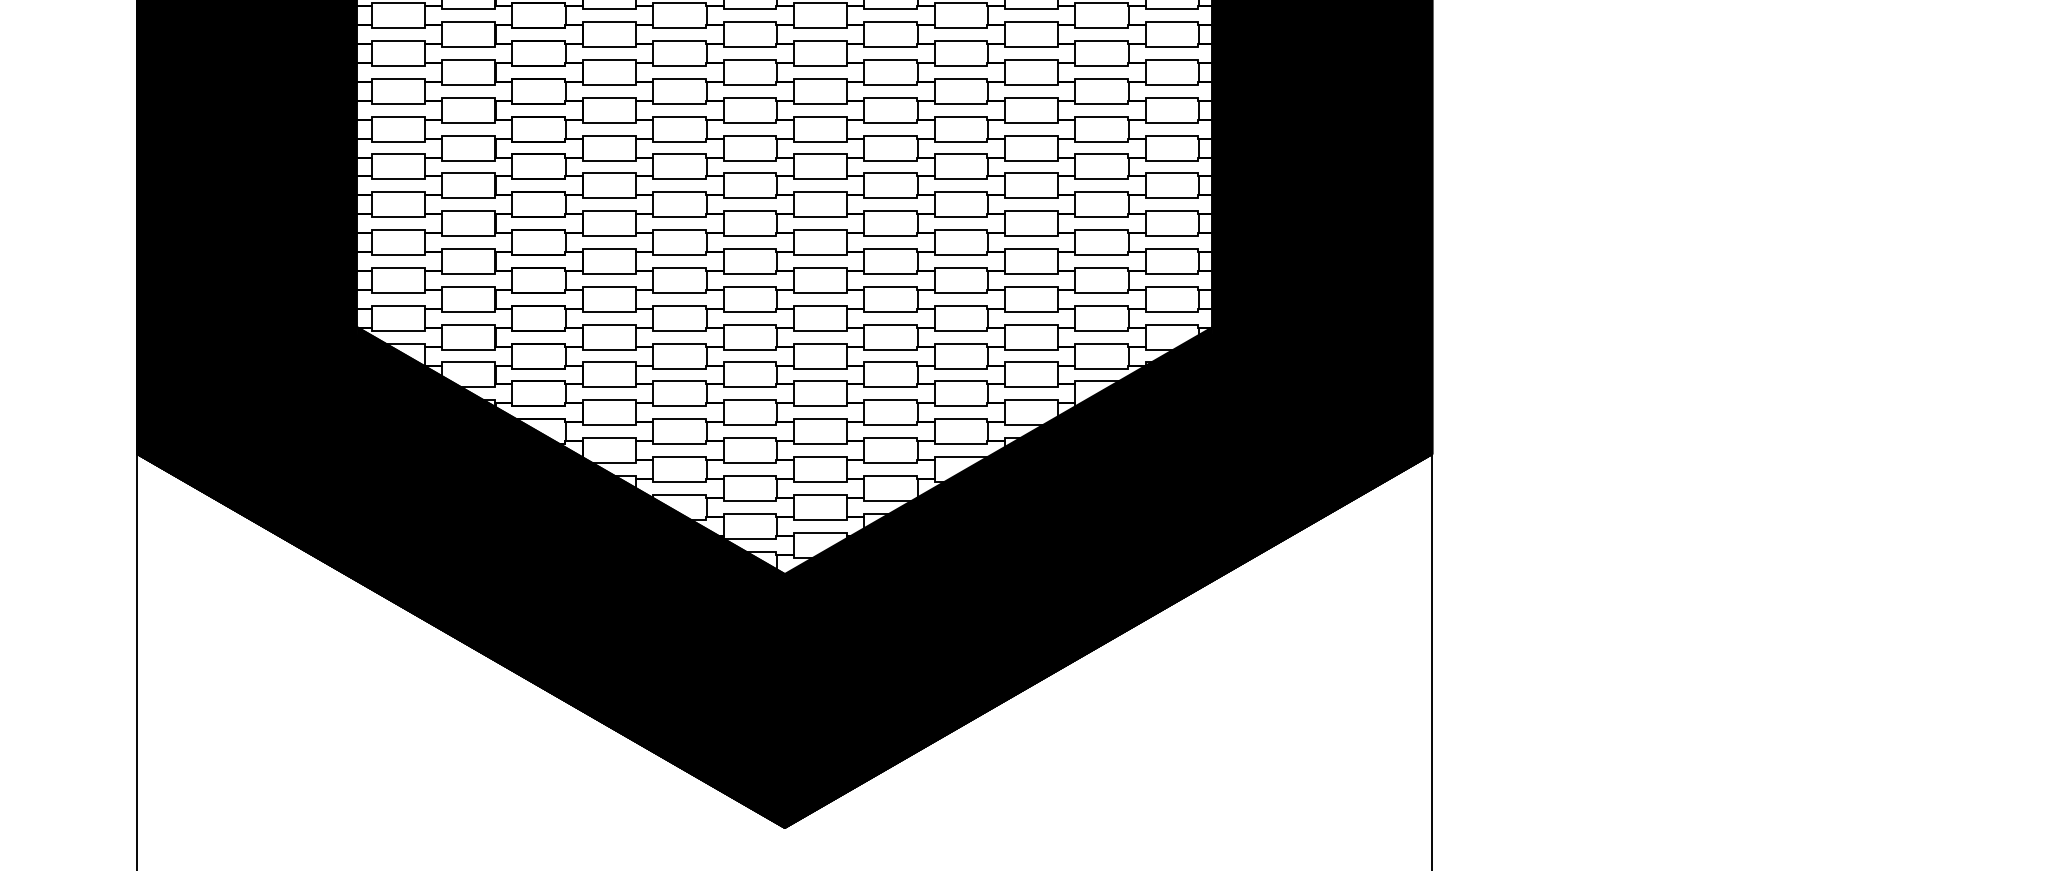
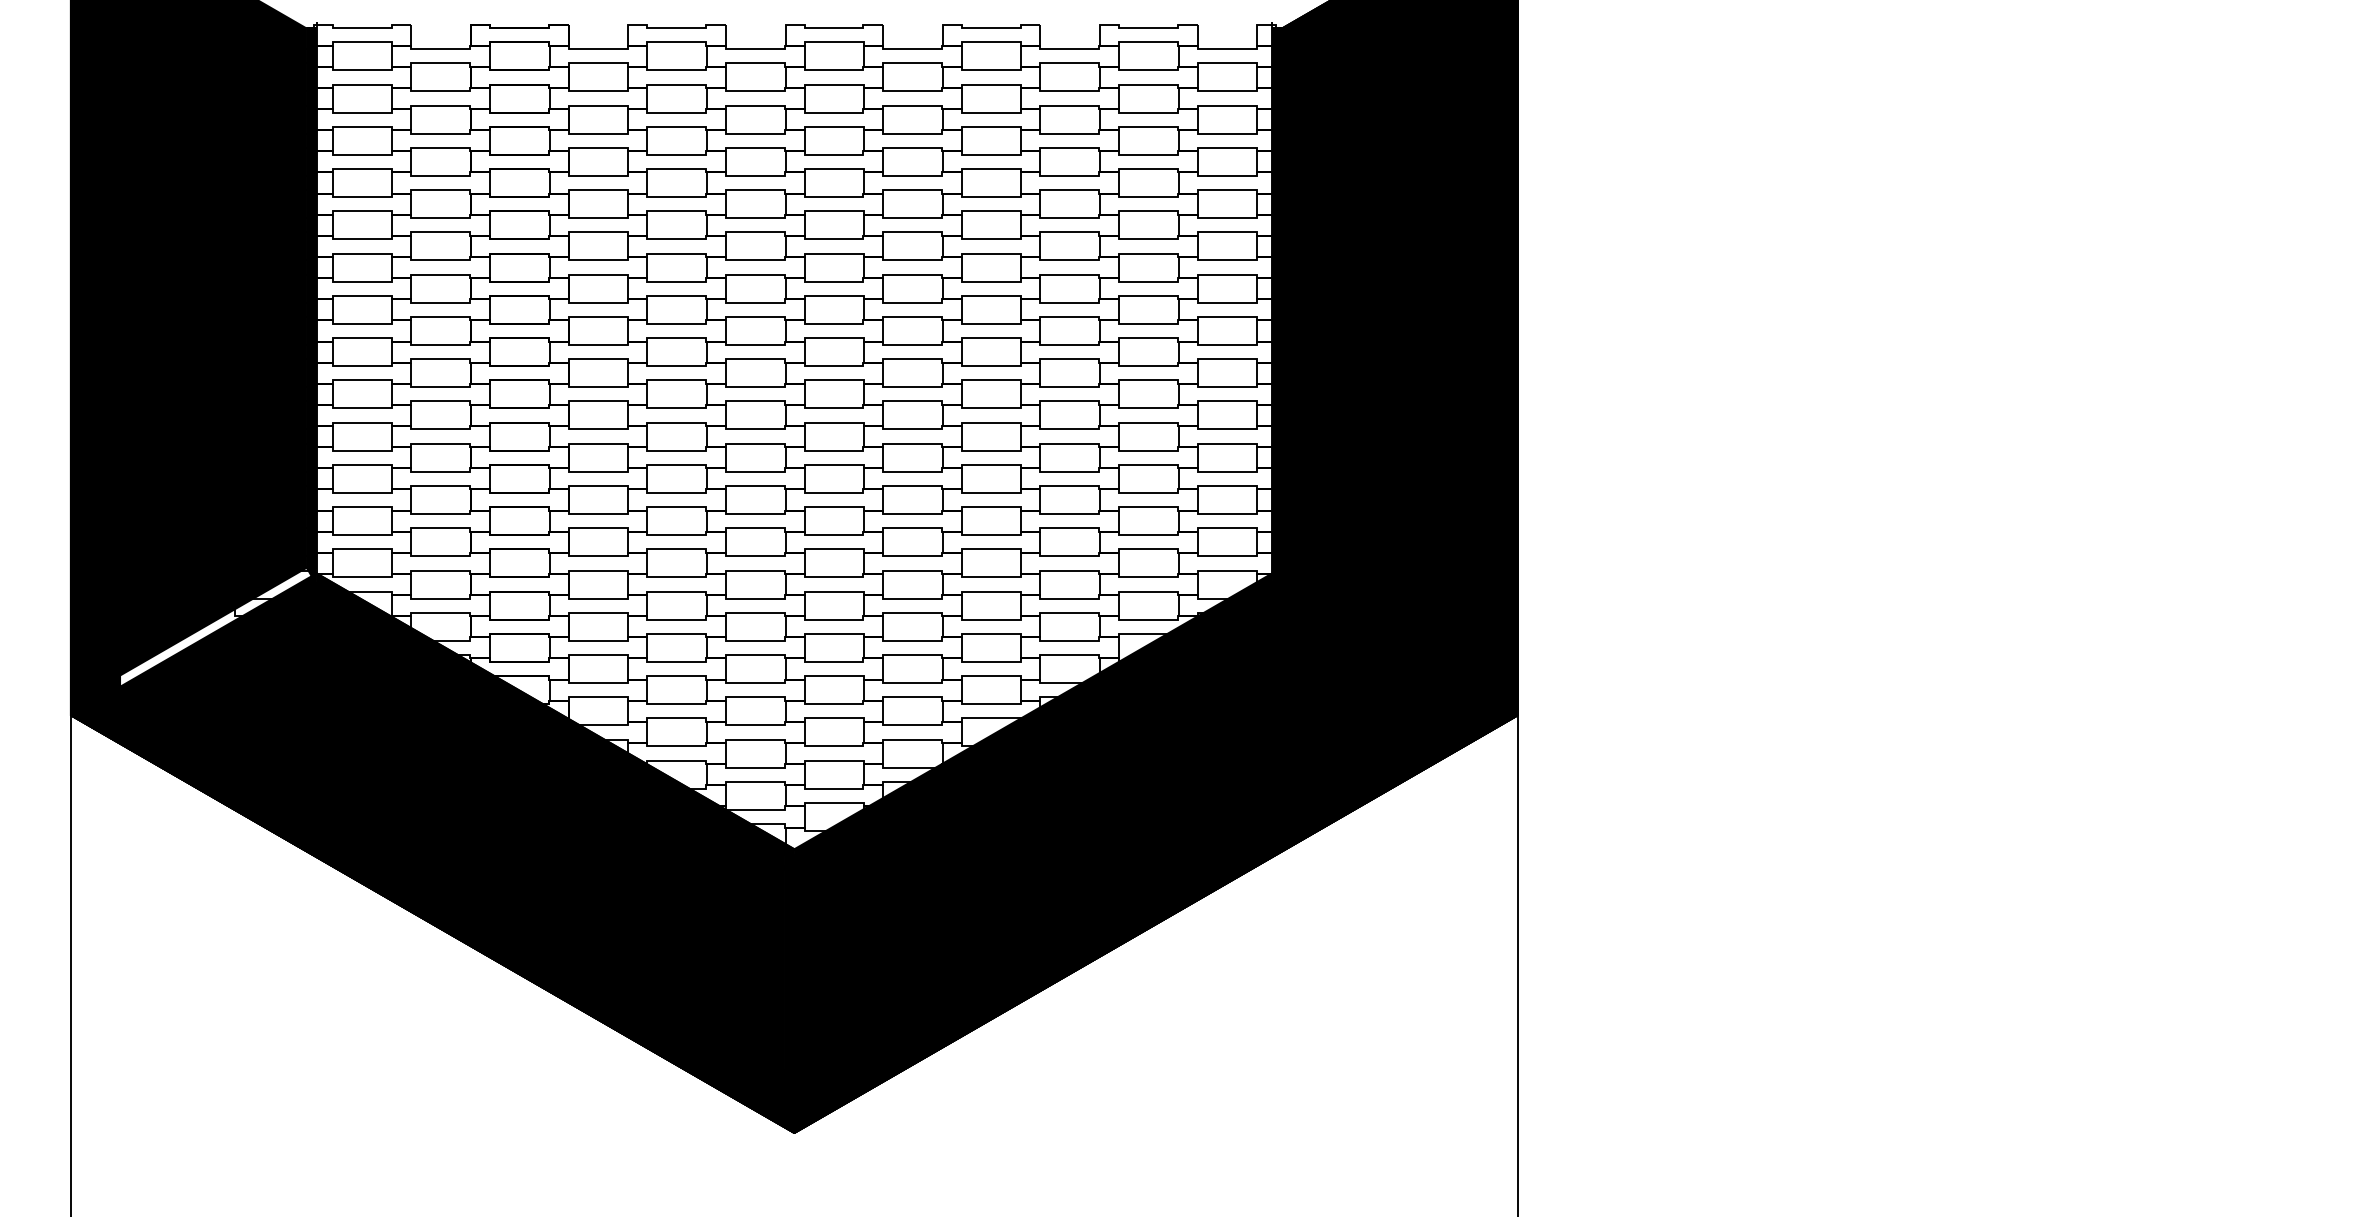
fill: (248, 383) -> (195, 636), removed

